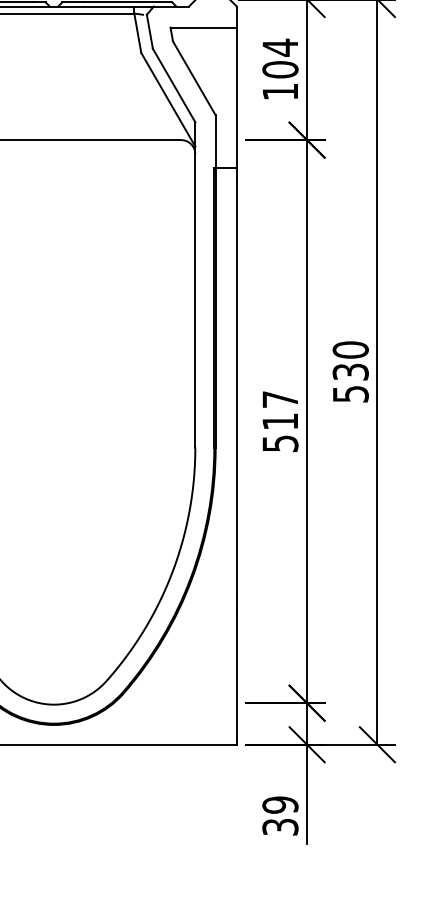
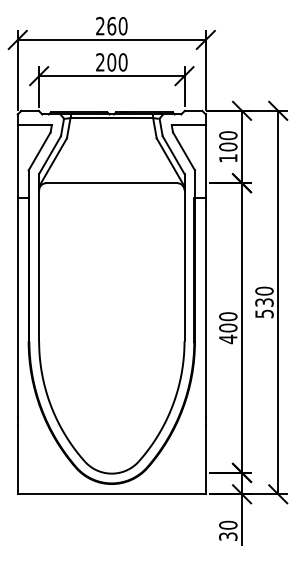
text: (280, 47) -> (228, 135), 104 -> 100
text: (280, 422) -> (228, 328), 517 -> 400
text: (280, 805) -> (228, 525), 39 -> 30

